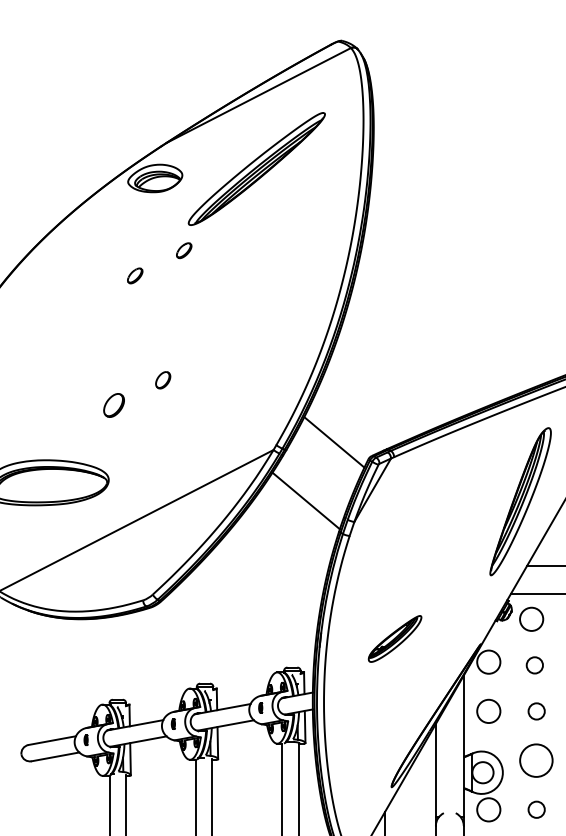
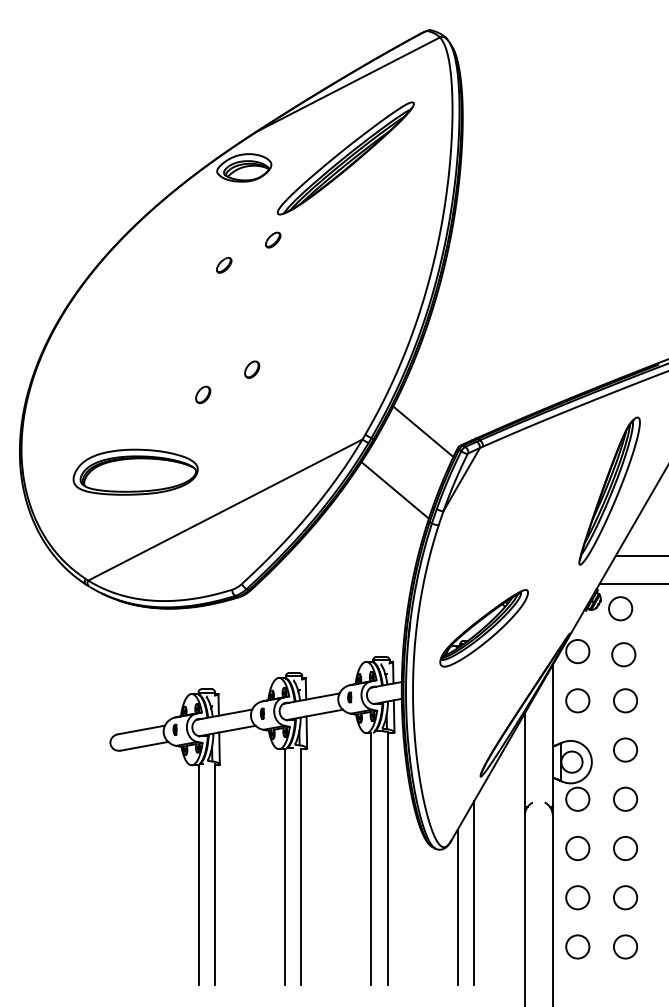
part: (114, 405) -> (203, 394), size x0.71
part: (394, 639) -> (483, 628), size x1.67
circle: (534, 665) -> (623, 654), size x1.43
circle: (536, 711) -> (625, 700), size x1.43
circle: (536, 760) -> (625, 749), size x0.71
circle: (536, 809) -> (625, 798), size x1.43

